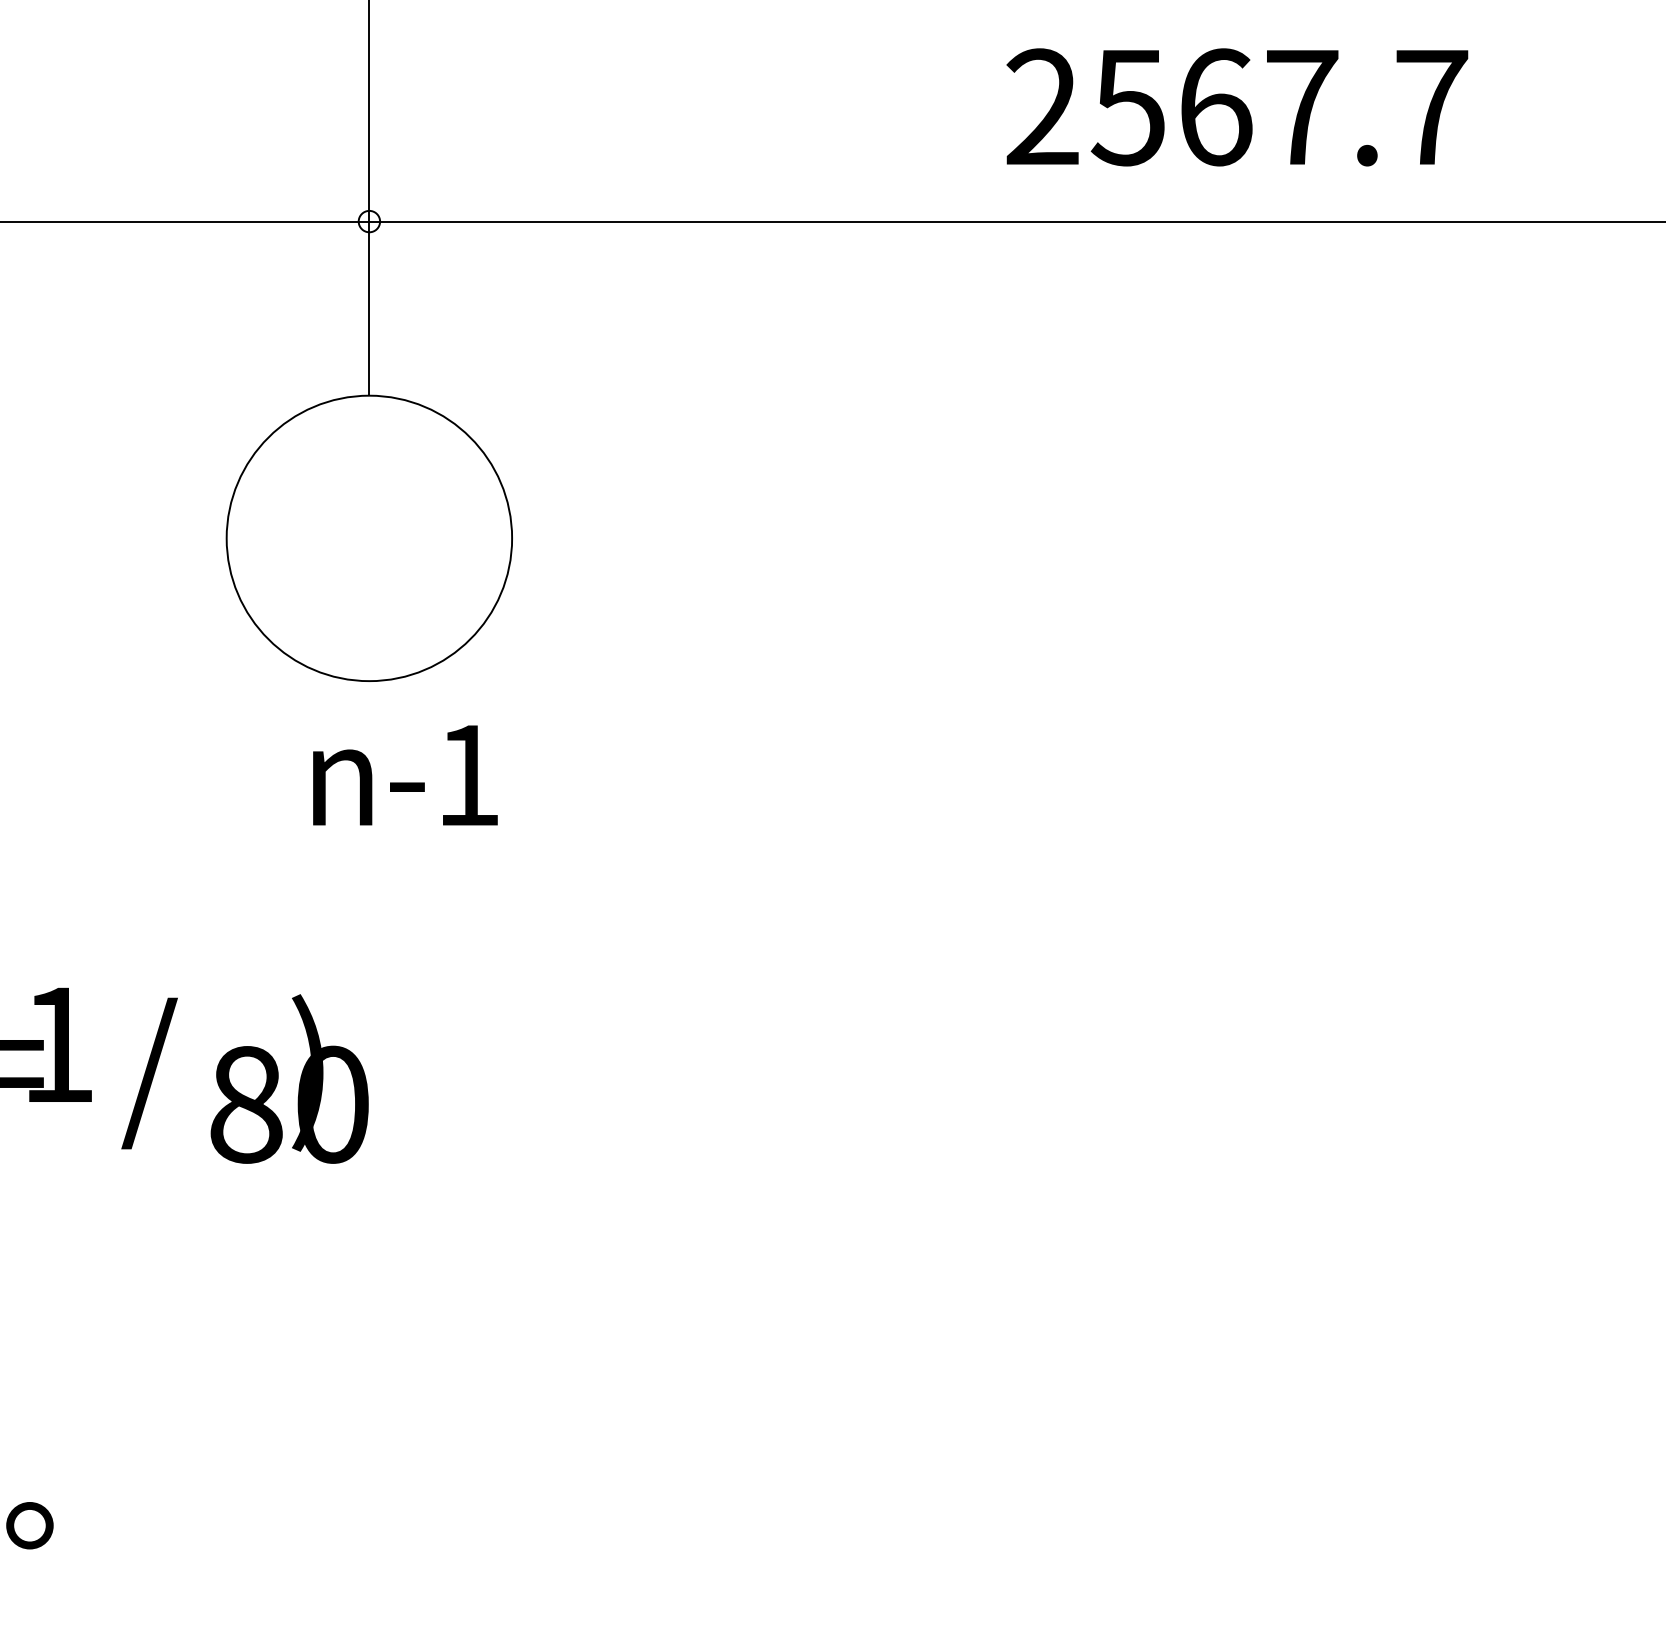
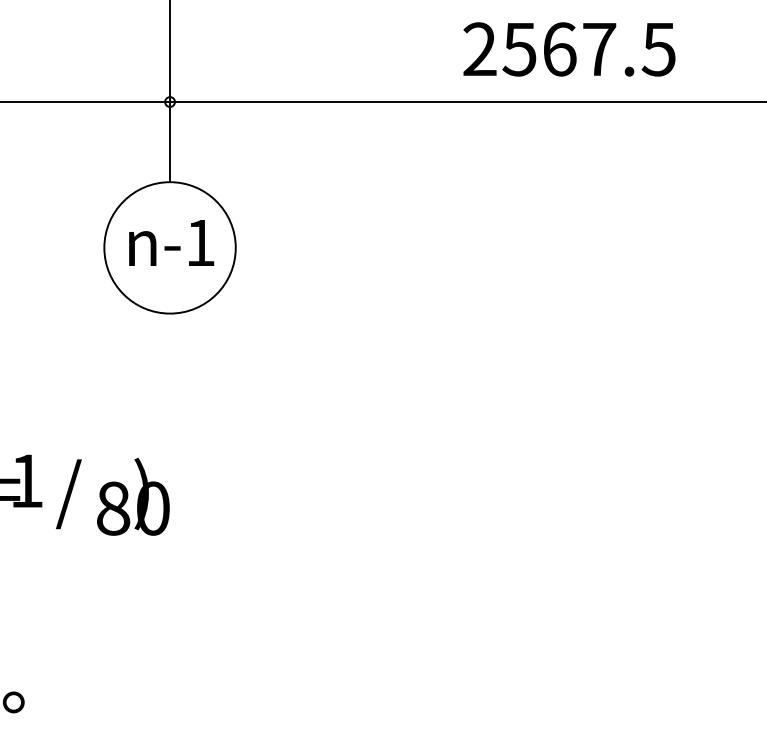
text: (1430, 107) -> (658, 49), 2567.7 -> 2567.5
text: (405, 774) -> (171, 242), moved

